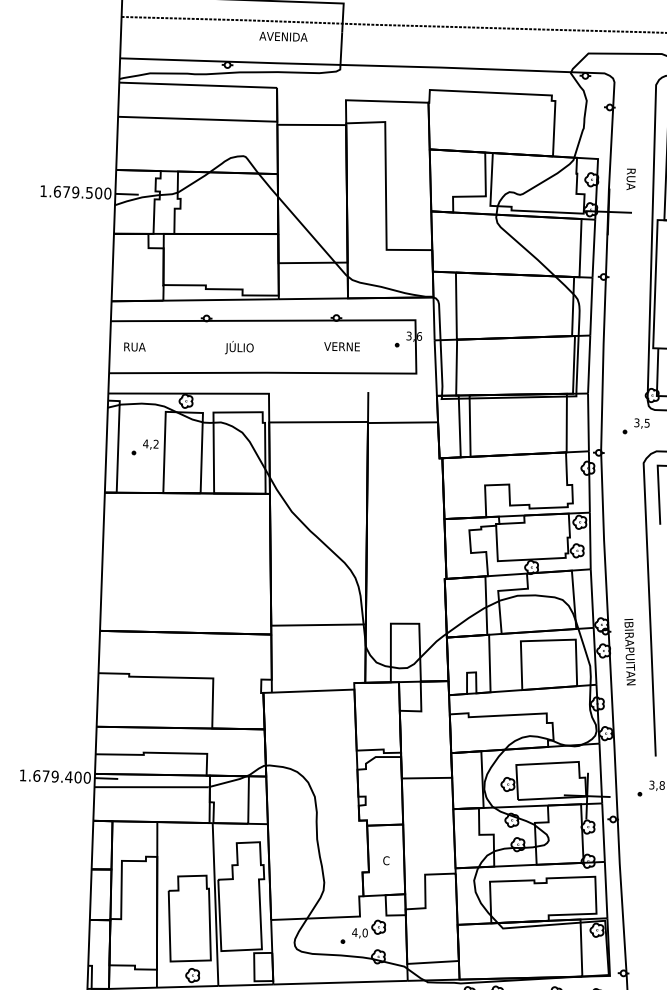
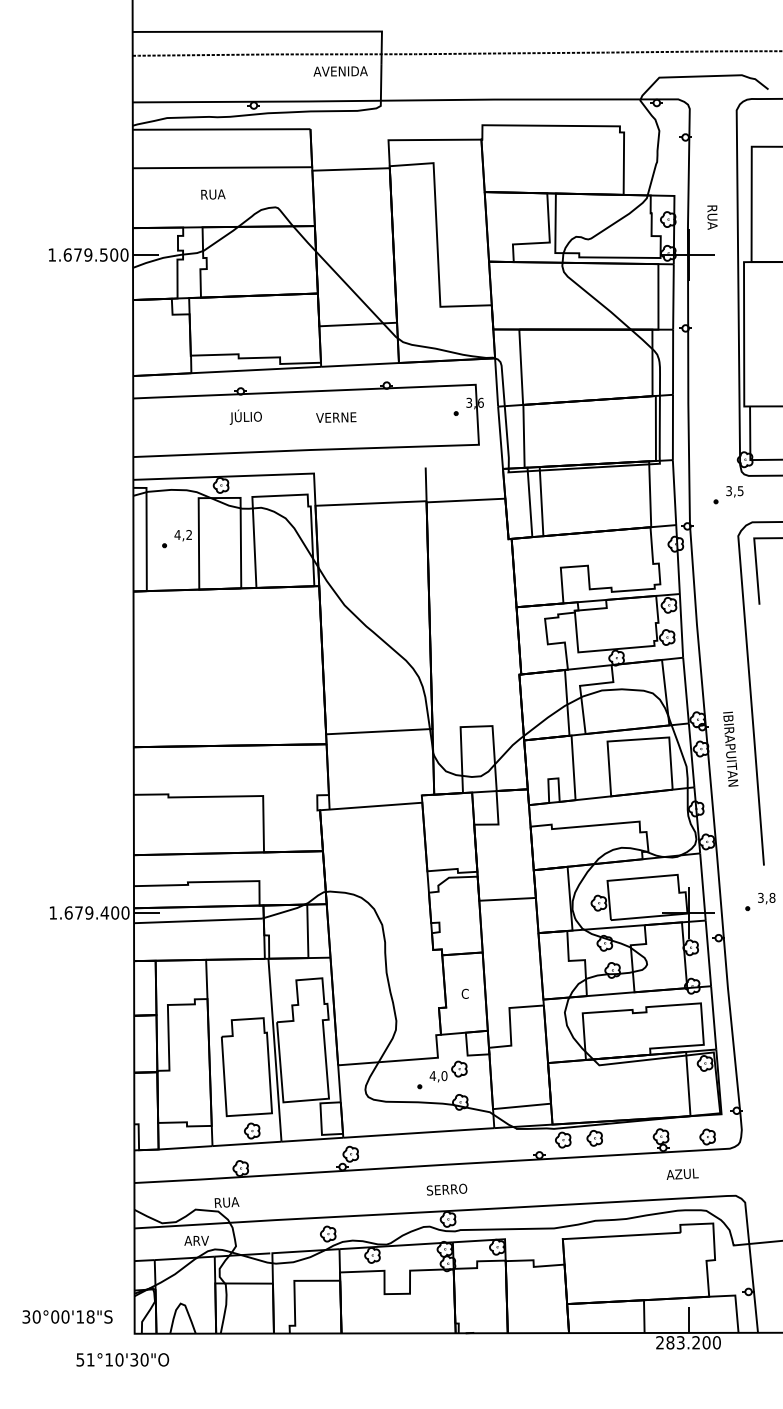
text: (283, 36) -> (340, 71), moved
text: (342, 346) -> (336, 417), moved
text: (135, 347) -> (213, 194), moved
text: (239, 347) -> (245, 416), moved

